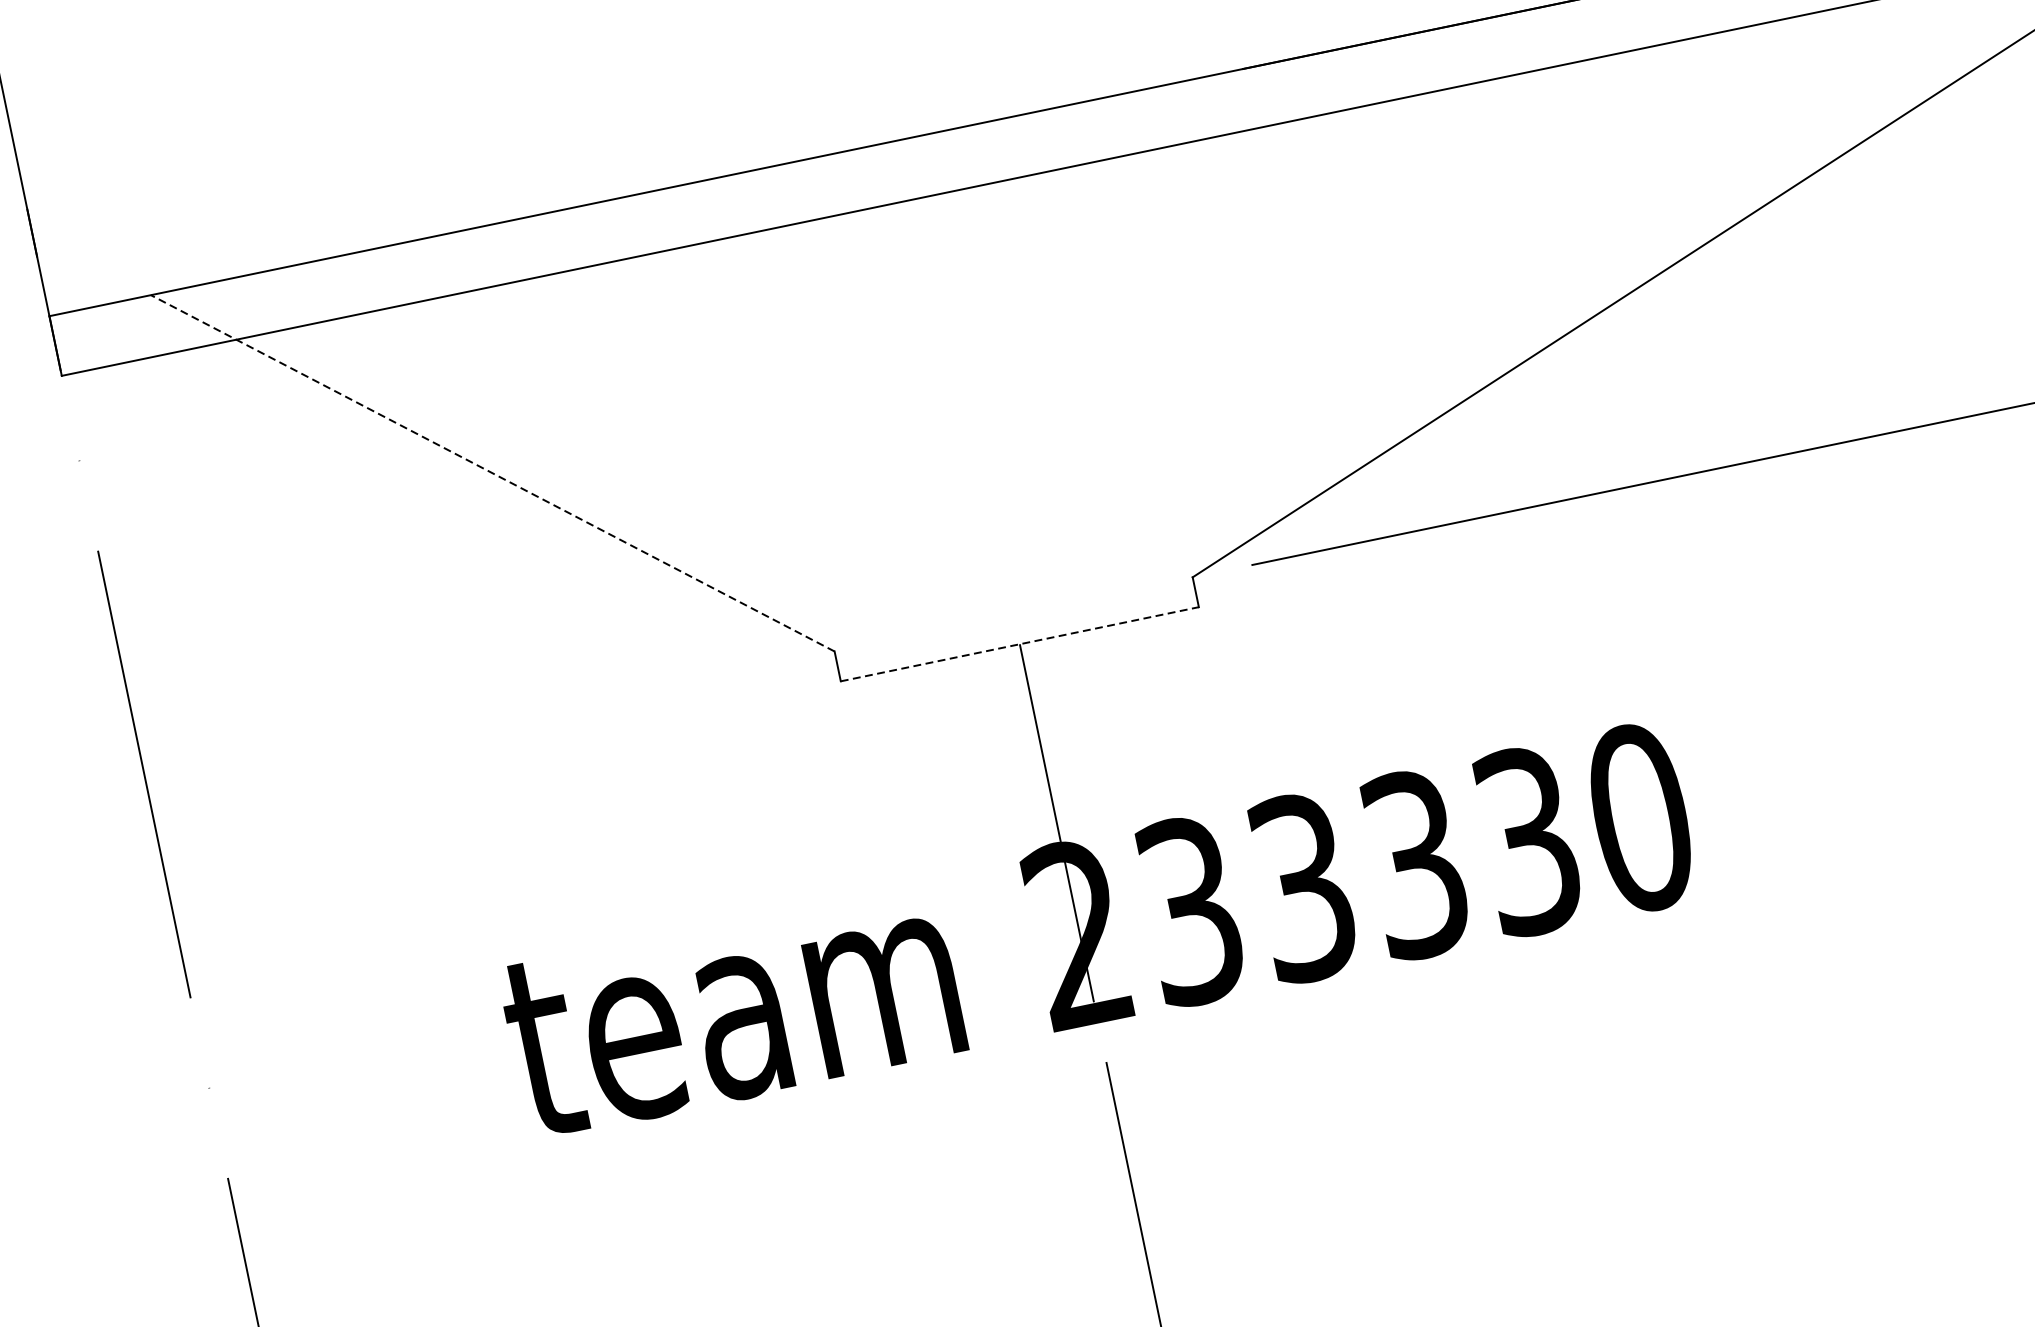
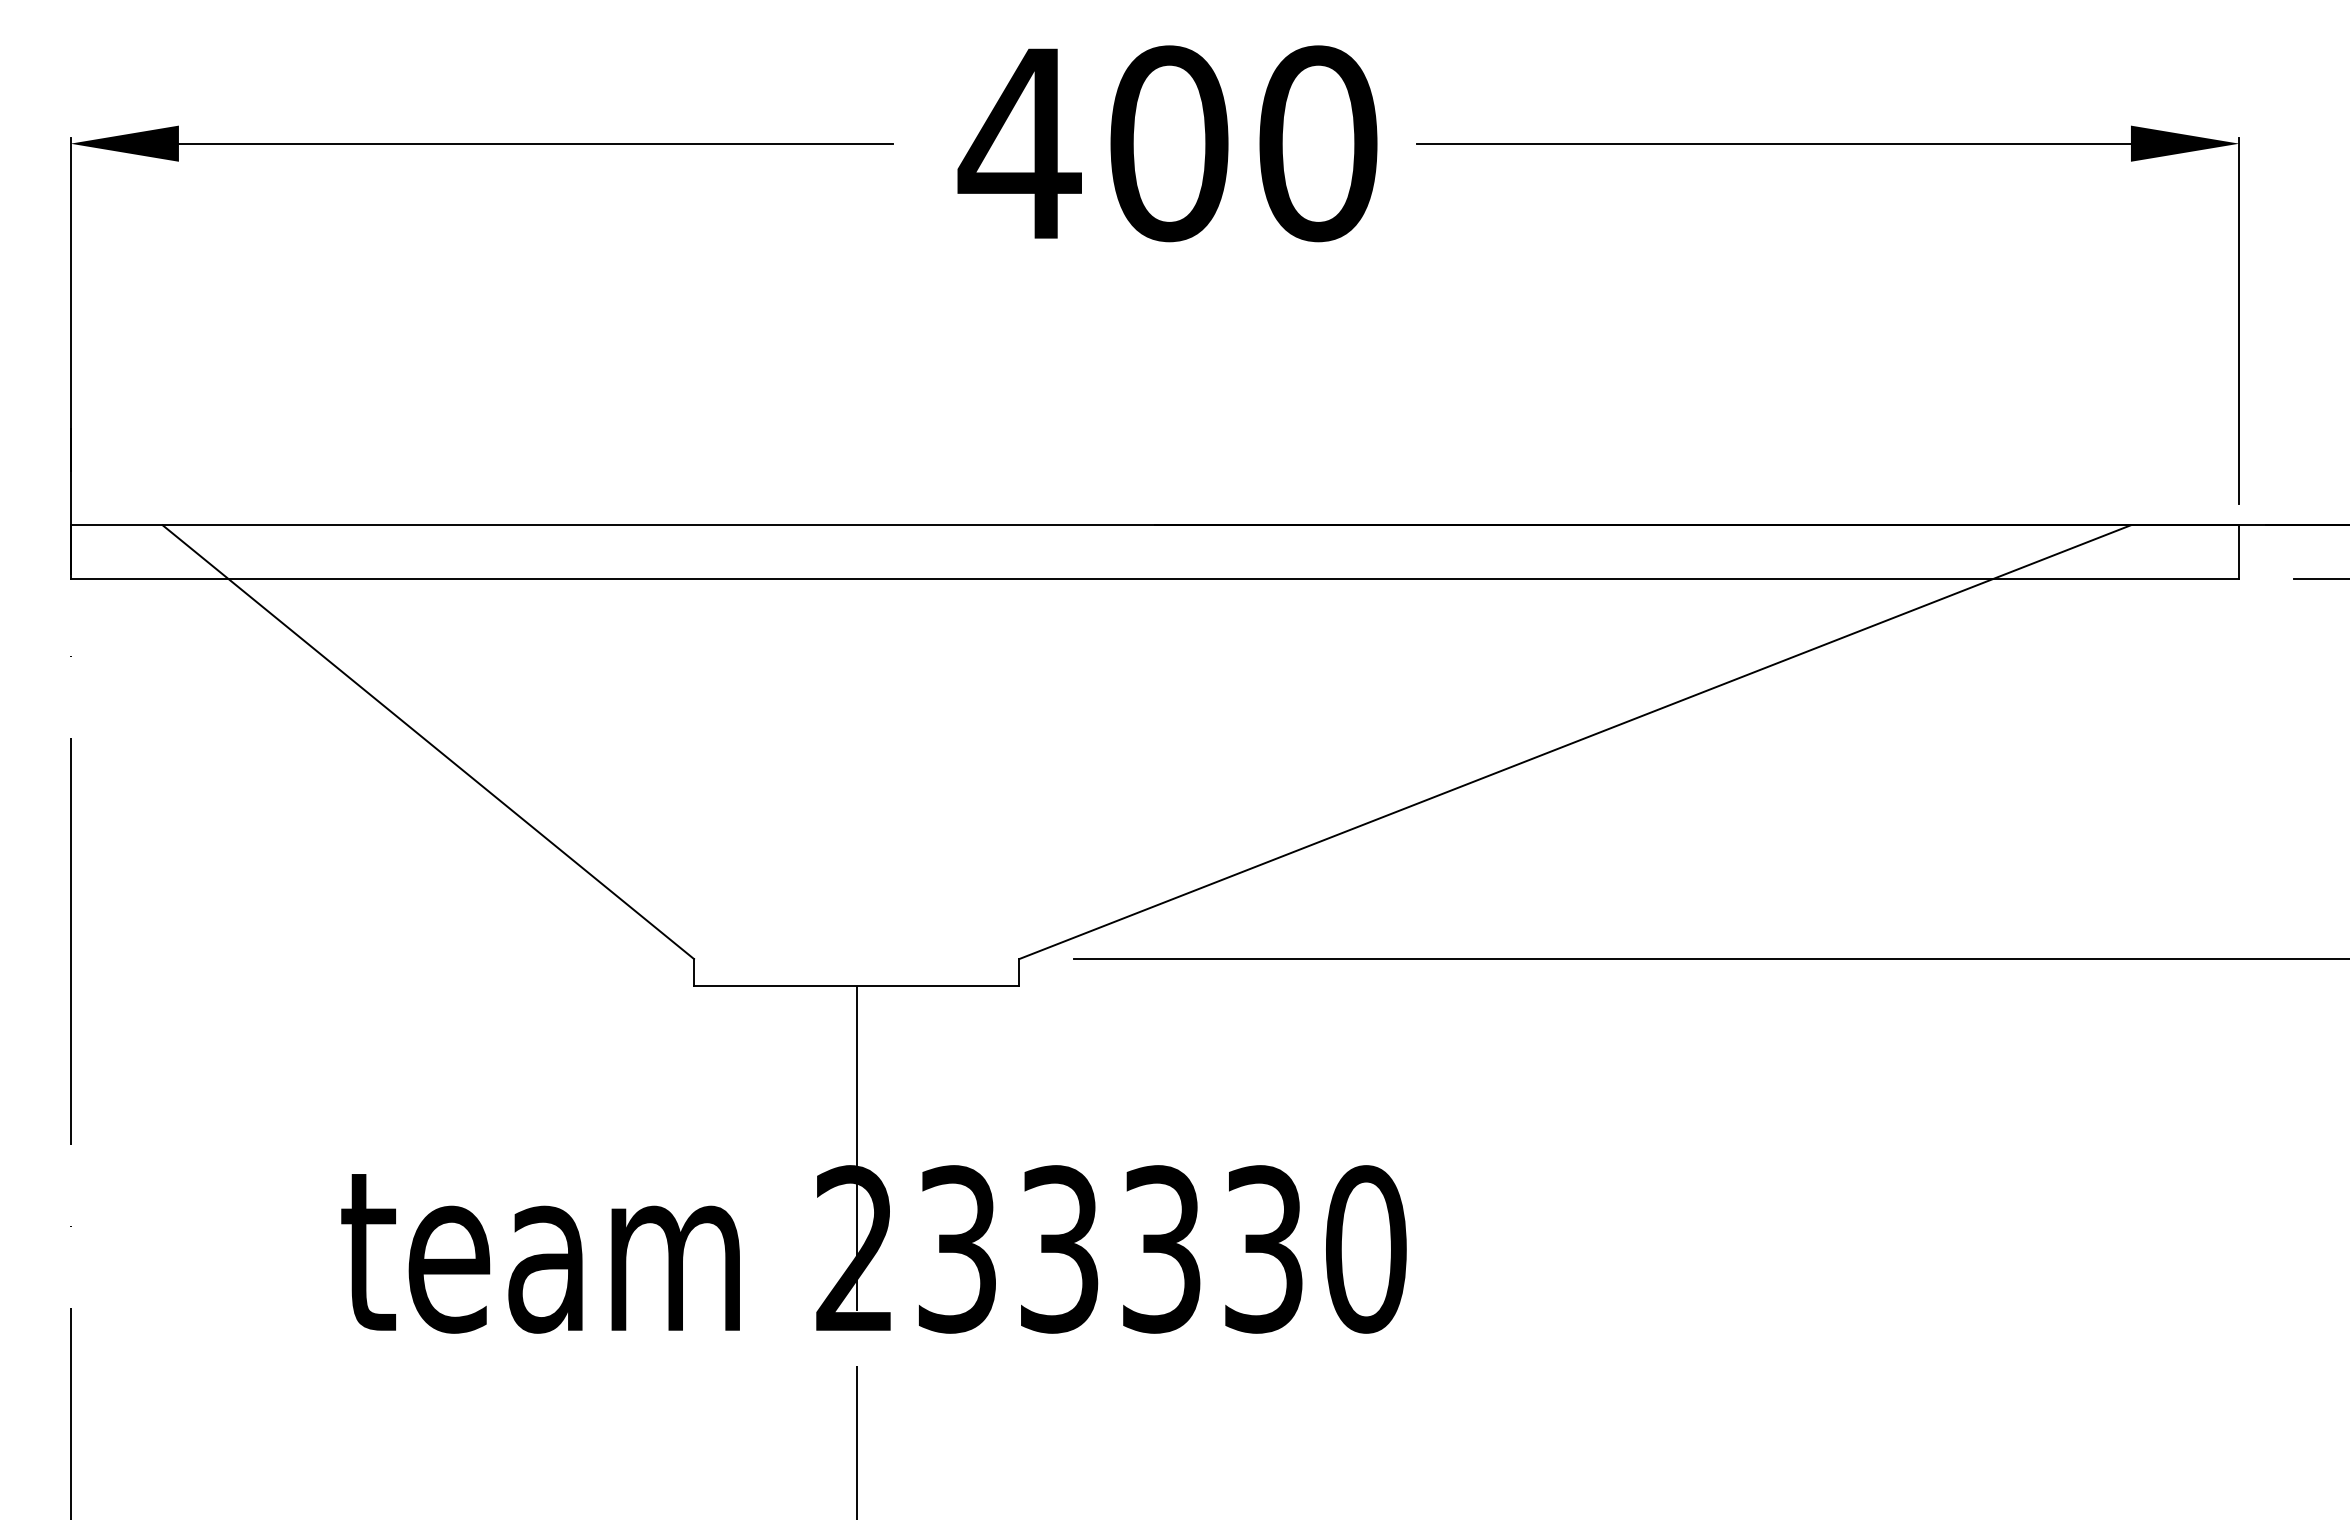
line: (492, 473) -> (428, 742), dashed -> solid
line: (1019, 644) -> (856, 986), dashed -> solid

